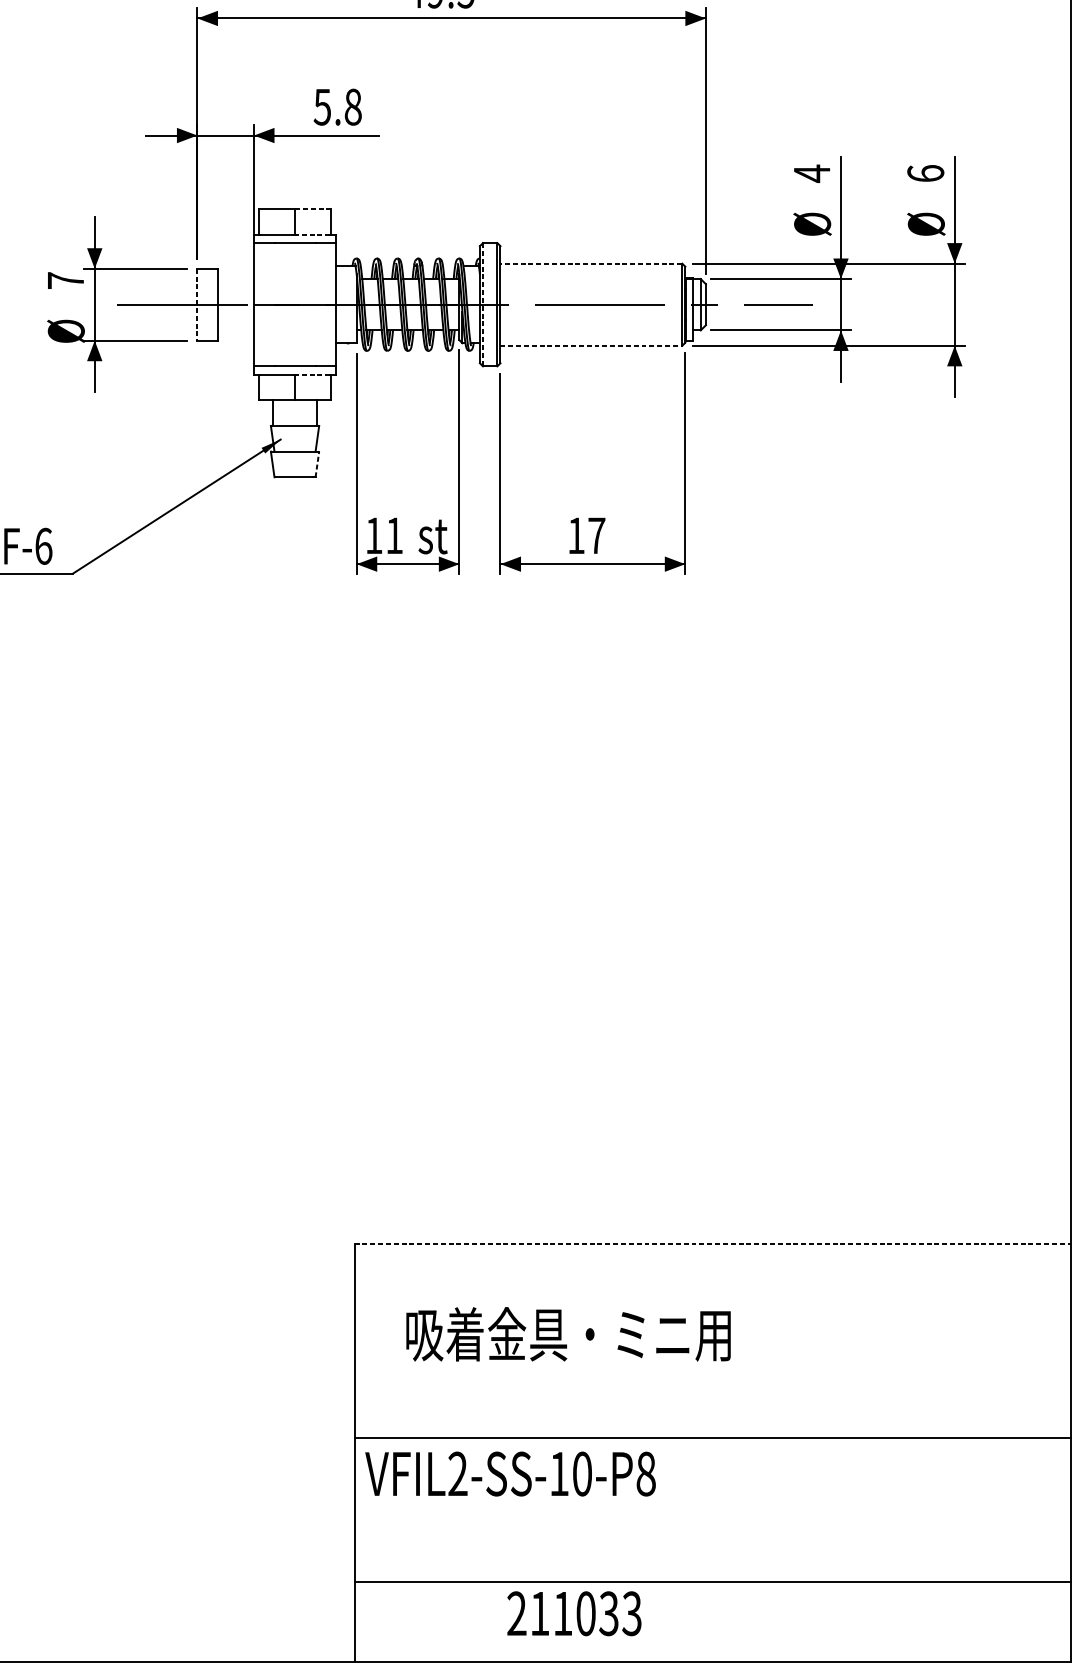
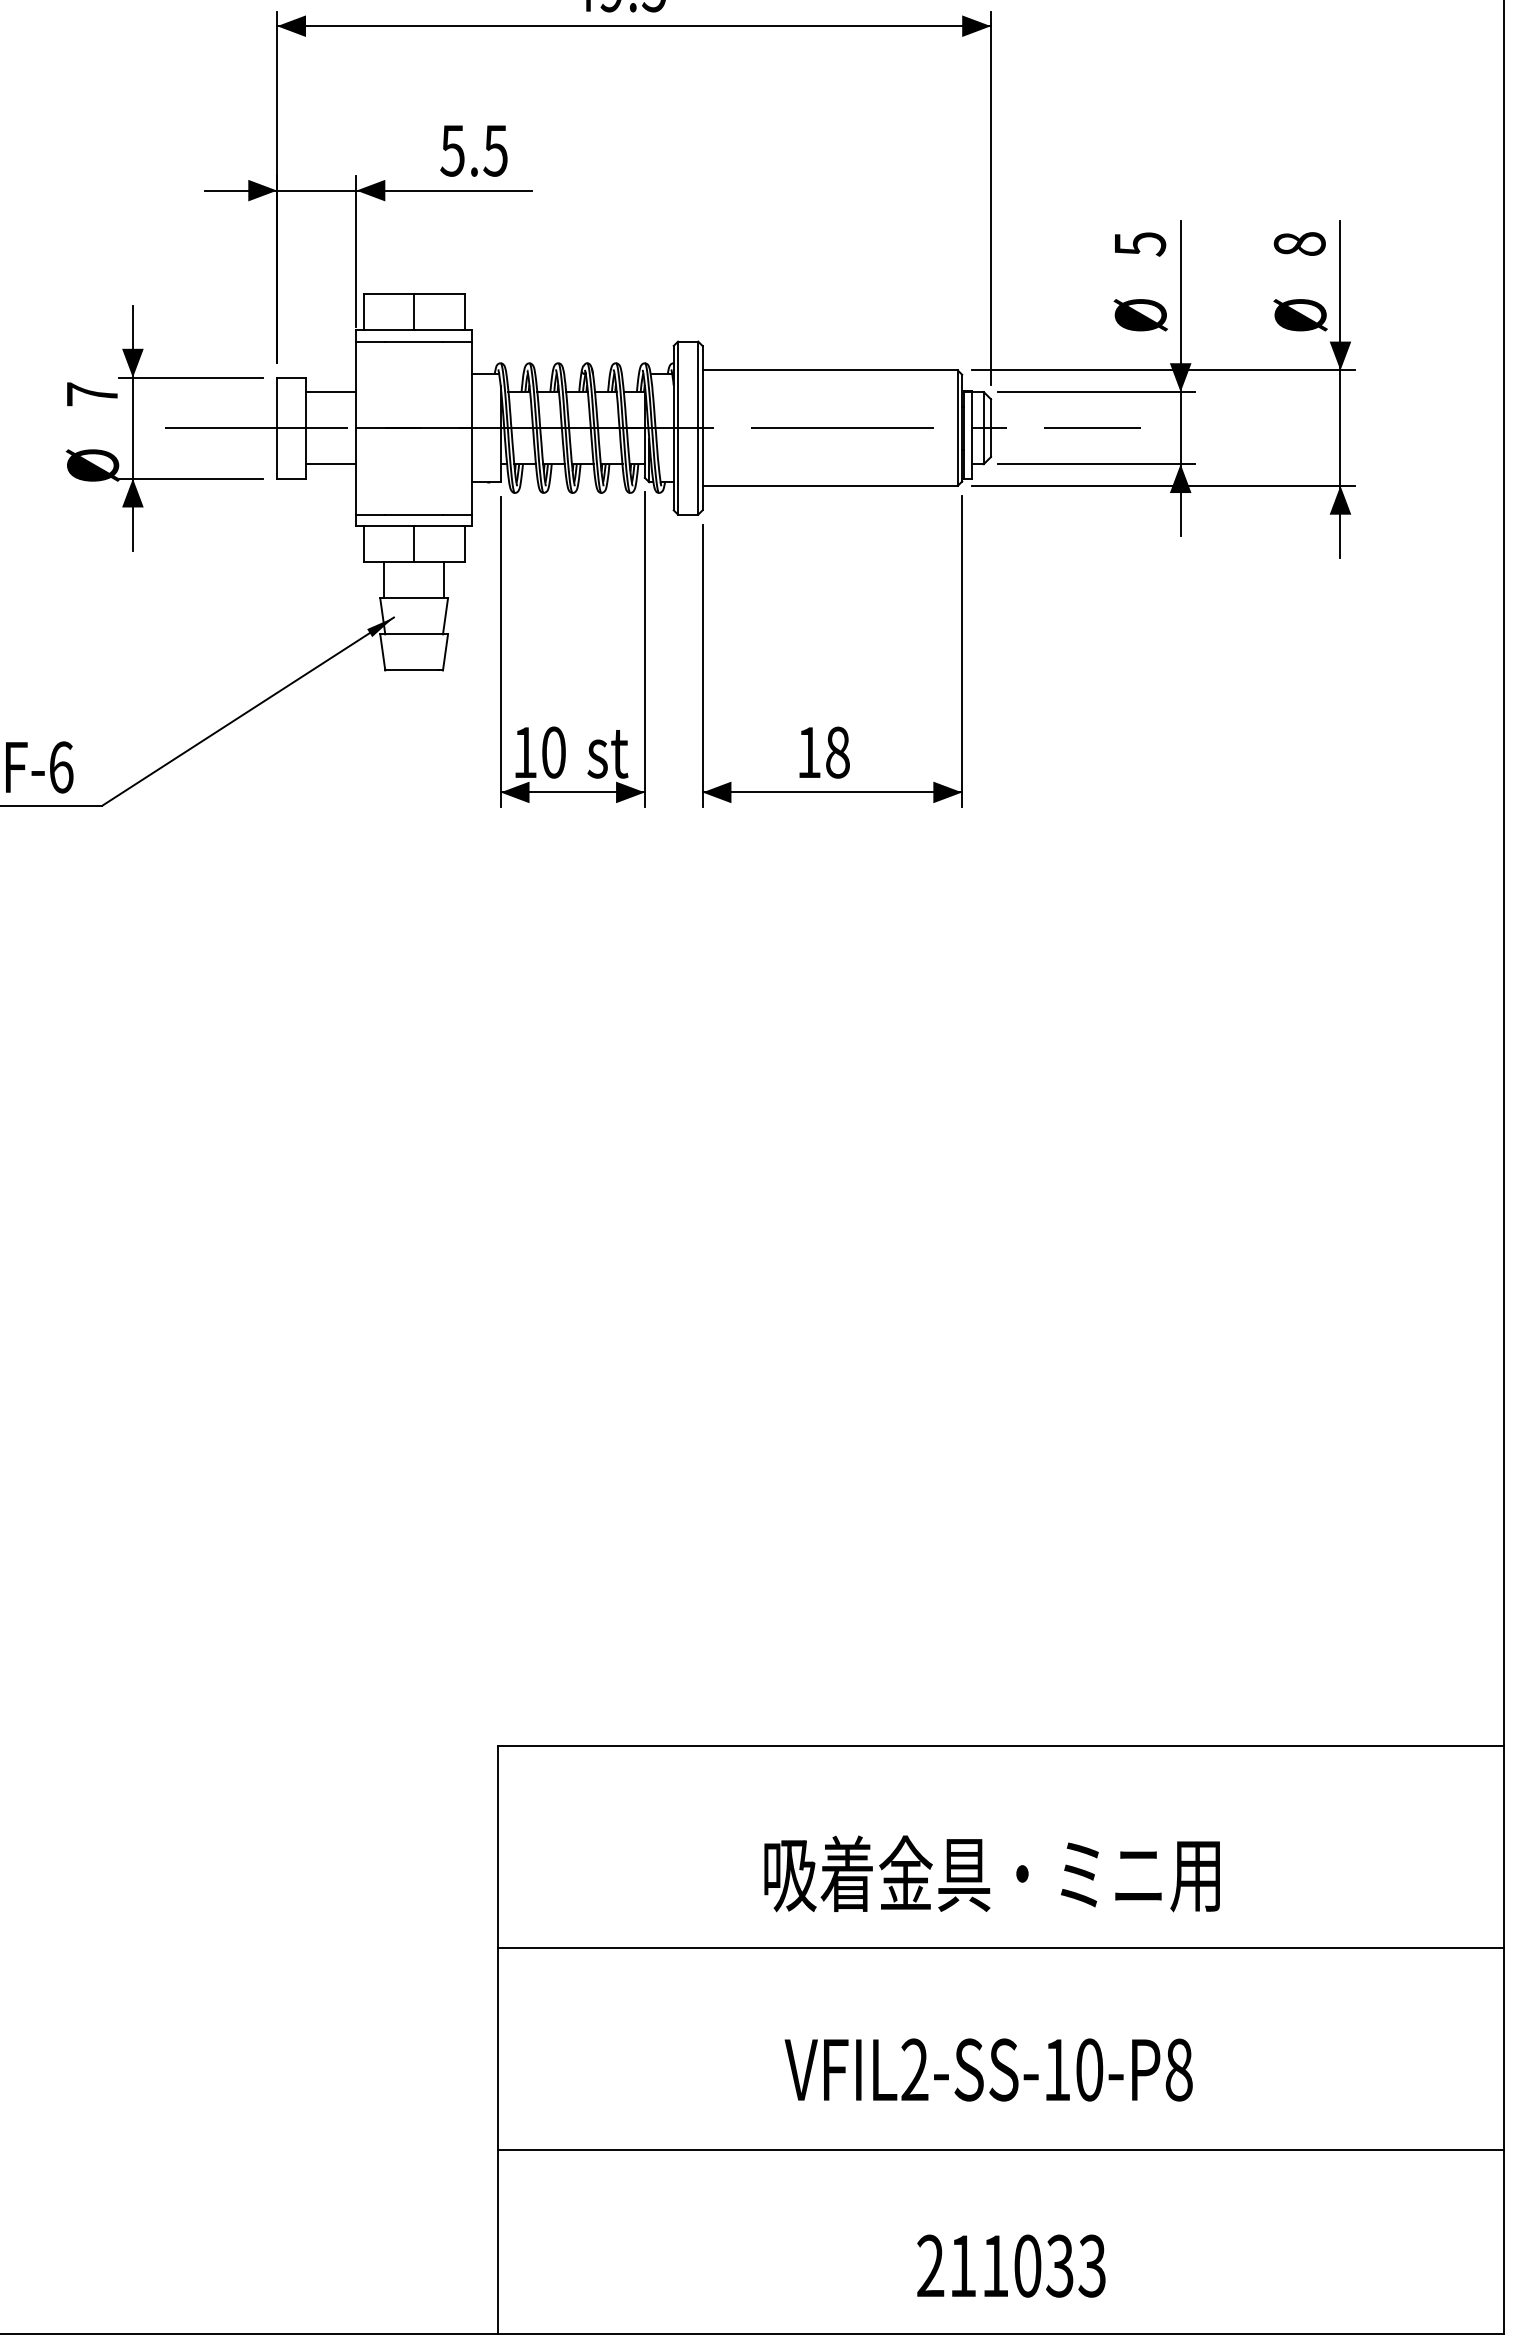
text: (352, 106) -> (495, 150), 5.8 -> 5.5
text: (812, 173) -> (1140, 244), 4 -> 5
text: (925, 173) -> (1299, 243), 6 -> 8
line: (313, 209) -> (439, 294), dashed -> solid
line: (312, 235) -> (438, 330), dashed -> solid
line: (591, 263) -> (830, 370), dashed -> solid
line: (235, 279) -> (330, 392), added
line: (197, 304) -> (277, 428), dashed -> solid
line: (483, 304) -> (678, 428), dashed -> solid
line: (235, 330) -> (330, 464), added
line: (591, 345) -> (830, 485), dashed -> solid
line: (312, 374) -> (438, 526), dashed -> solid
line: (317, 463) -> (445, 651), dashed -> solid
text: (394, 535) -> (553, 752), 11 -> 10
text: (596, 535) -> (837, 752), 17 -> 18
line: (712, 1243) -> (1000, 1746), dashed -> solid
text: (568, 1334) -> (991, 1873), moved
line: (712, 1438) -> (1000, 1948), moved
text: (510, 1473) -> (988, 2069), moved
line: (712, 1581) -> (1000, 2150), moved
text: (574, 1613) -> (1011, 2265), moved

